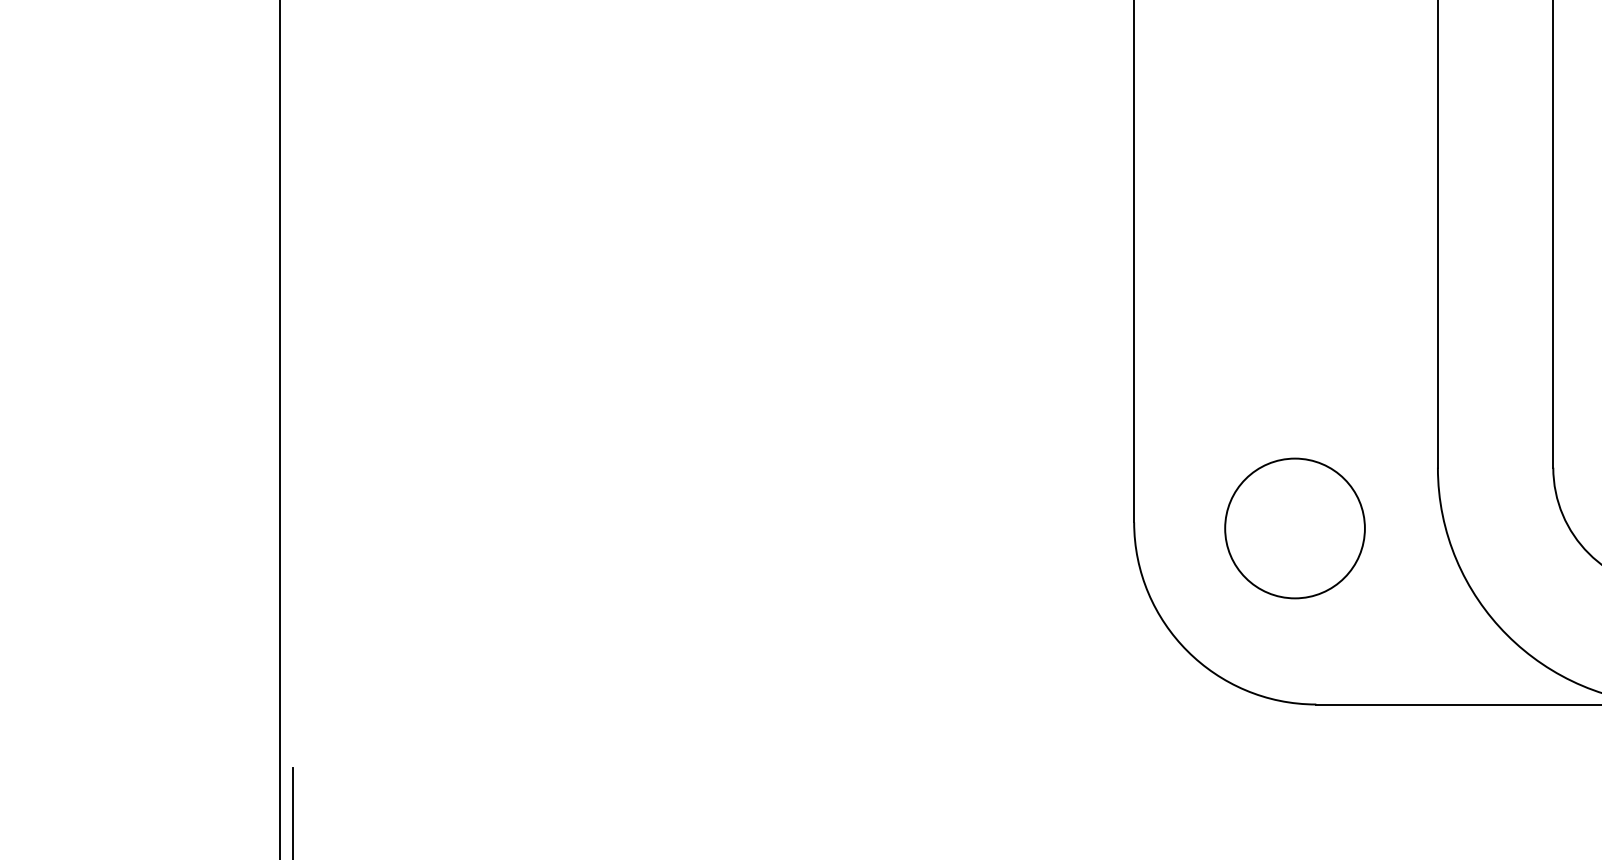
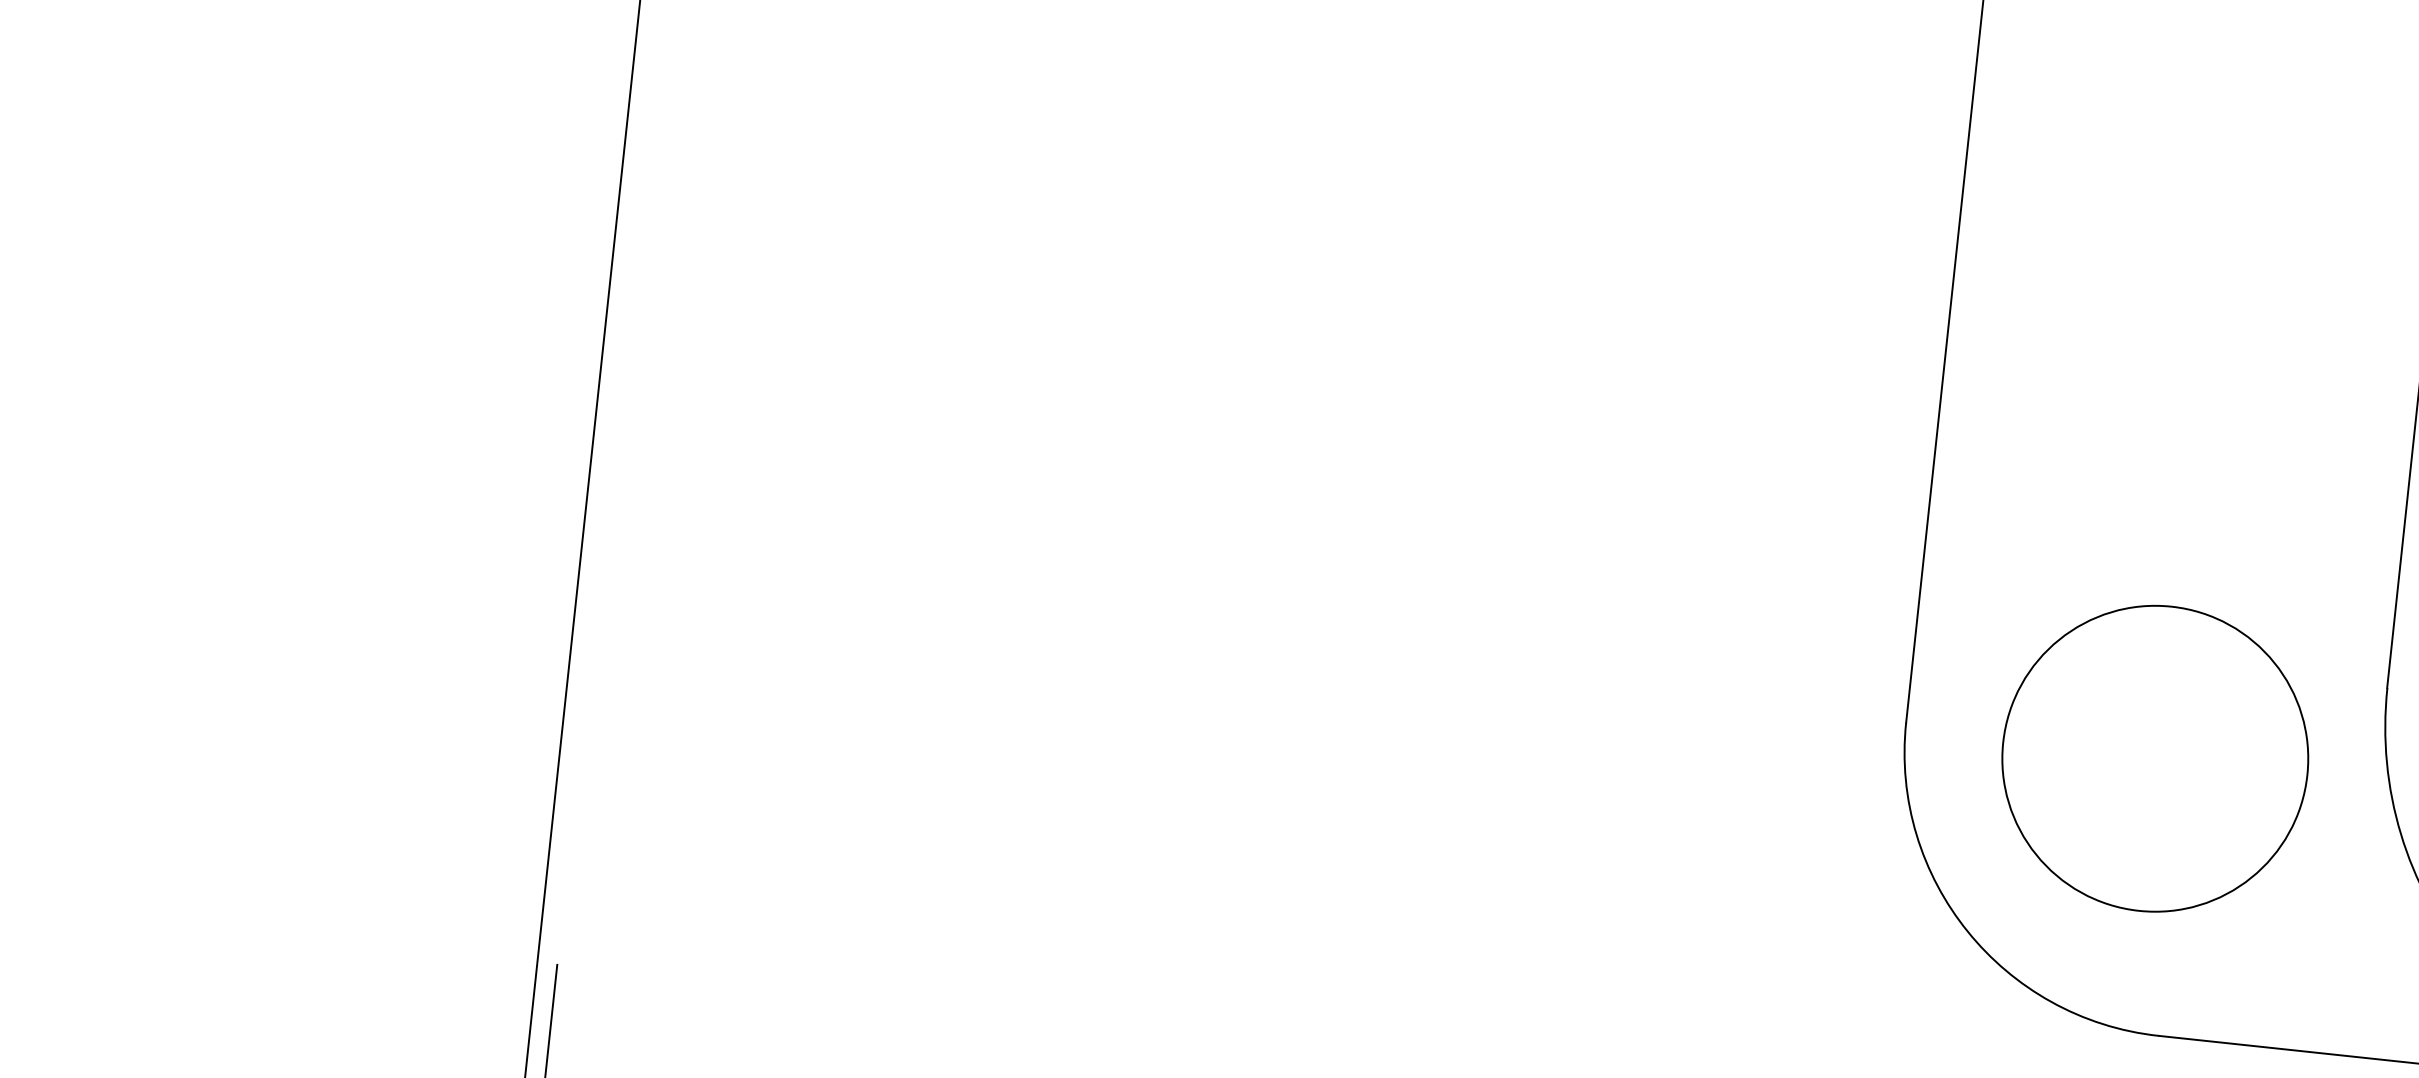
circle: (1294, 528) -> (2154, 758), size x1.4

